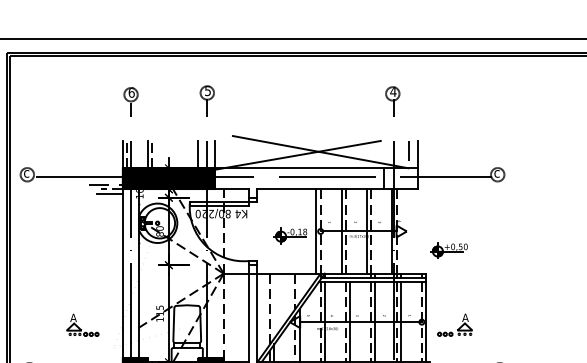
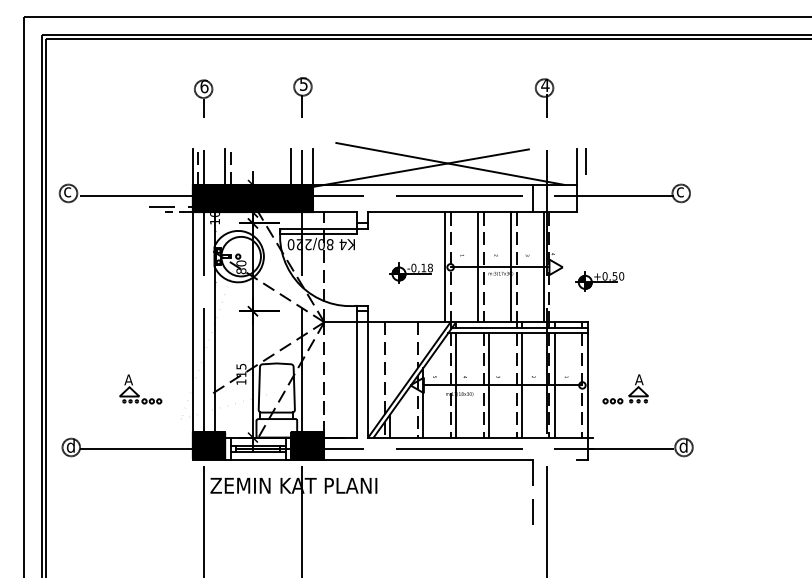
line: (408, 151) -> (585, 161), moved
line: (109, 193) -> (175, 217), removed
part: (448, 250) -> (599, 281), moved

